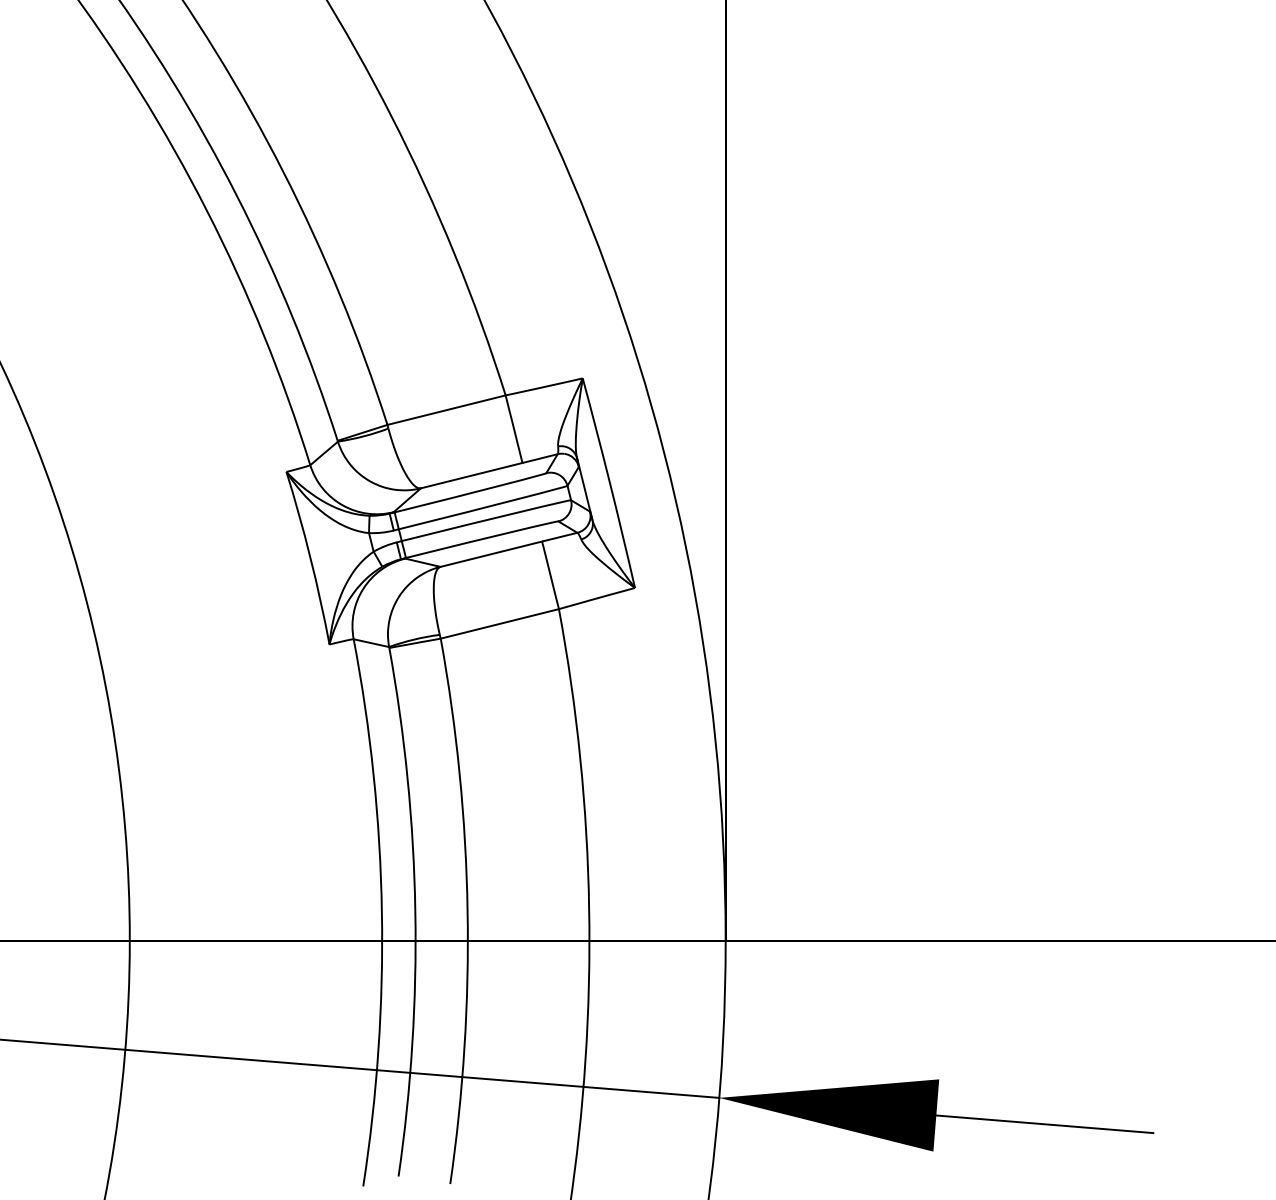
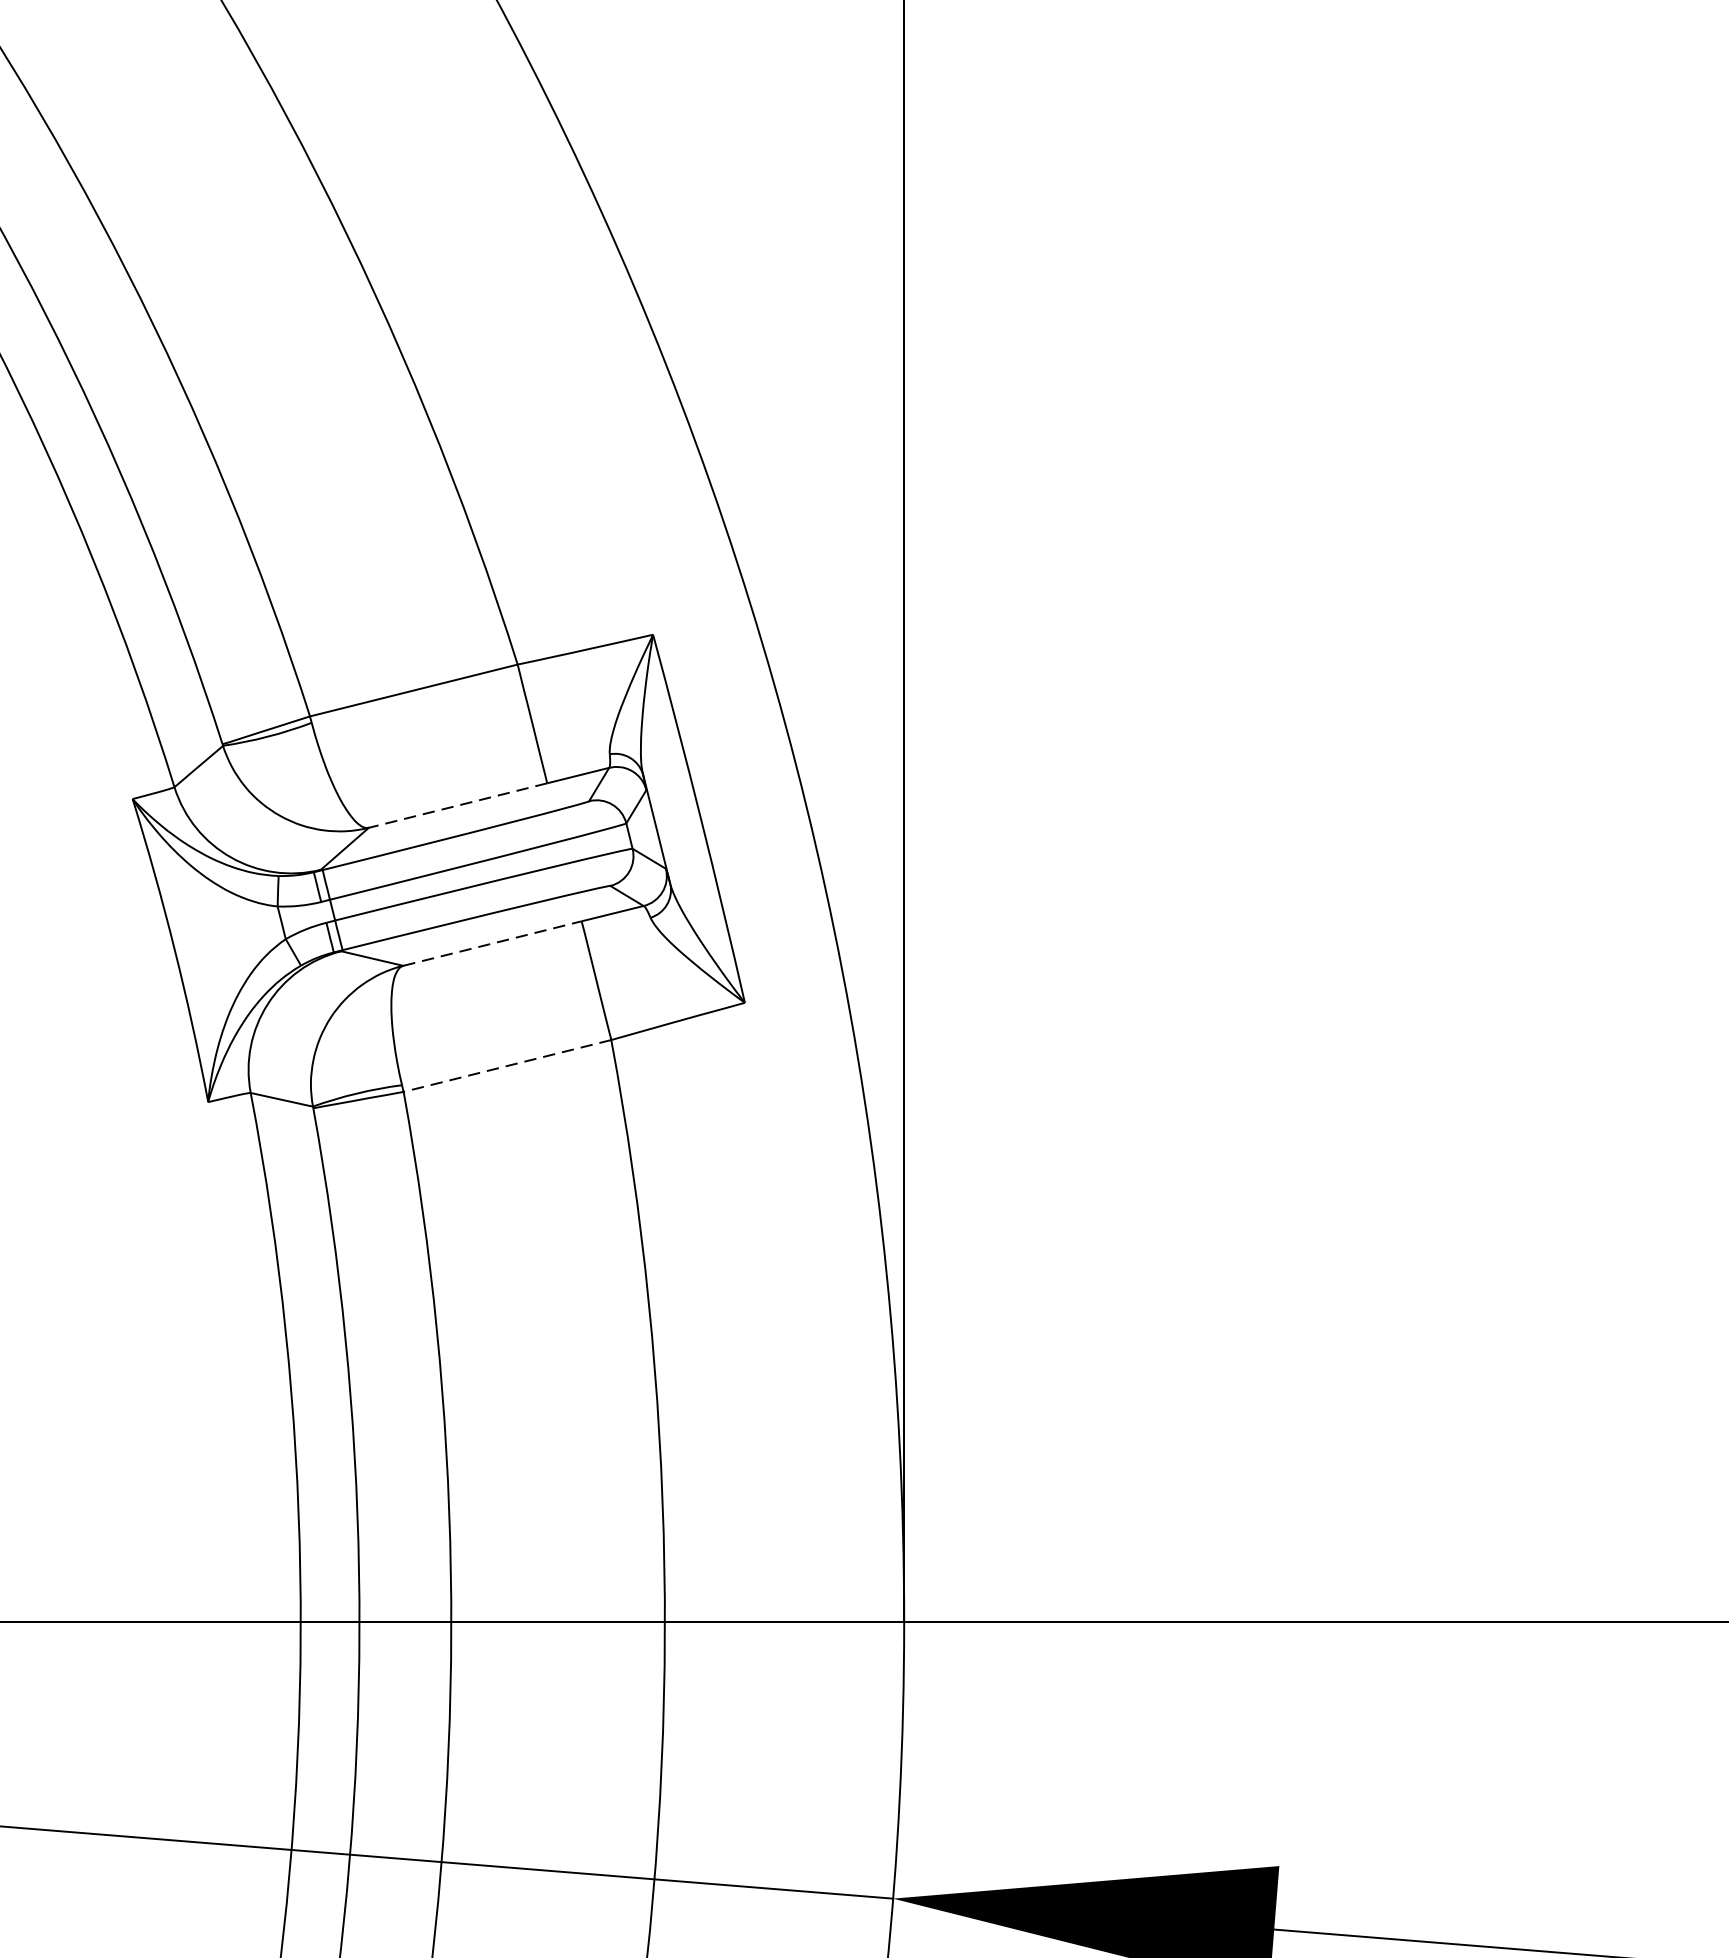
line: (471, 475) -> (457, 805), solid -> dashed
line: (491, 554) -> (492, 944), solid -> dashed
line: (499, 623) -> (506, 1065), solid -> dashed

